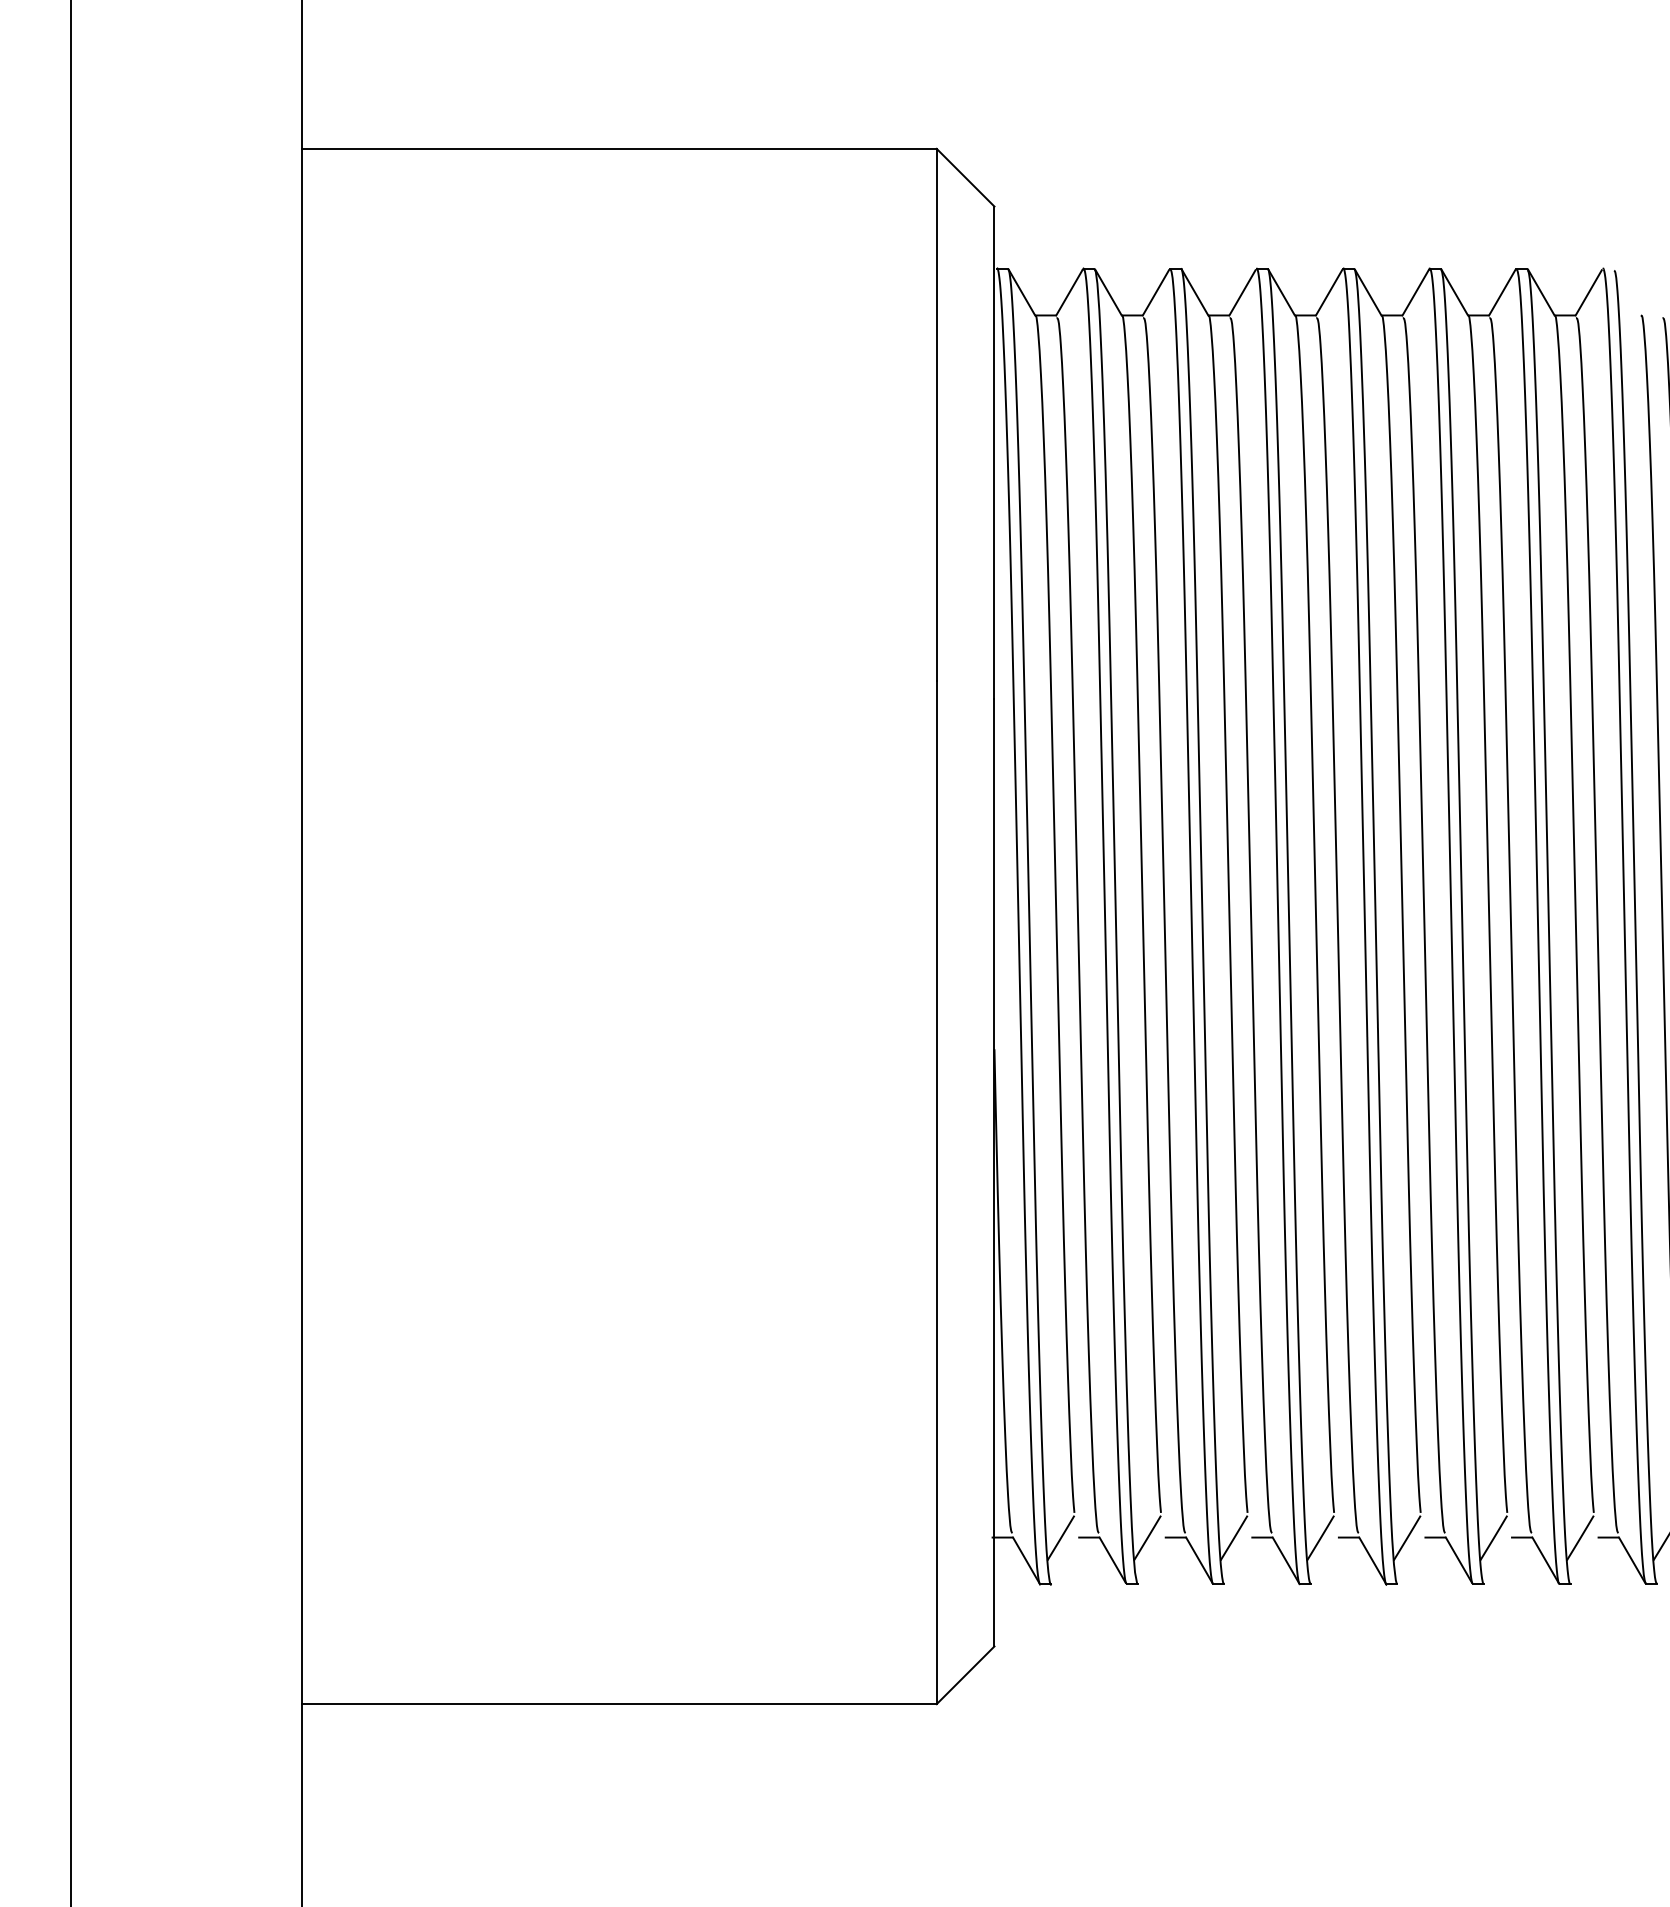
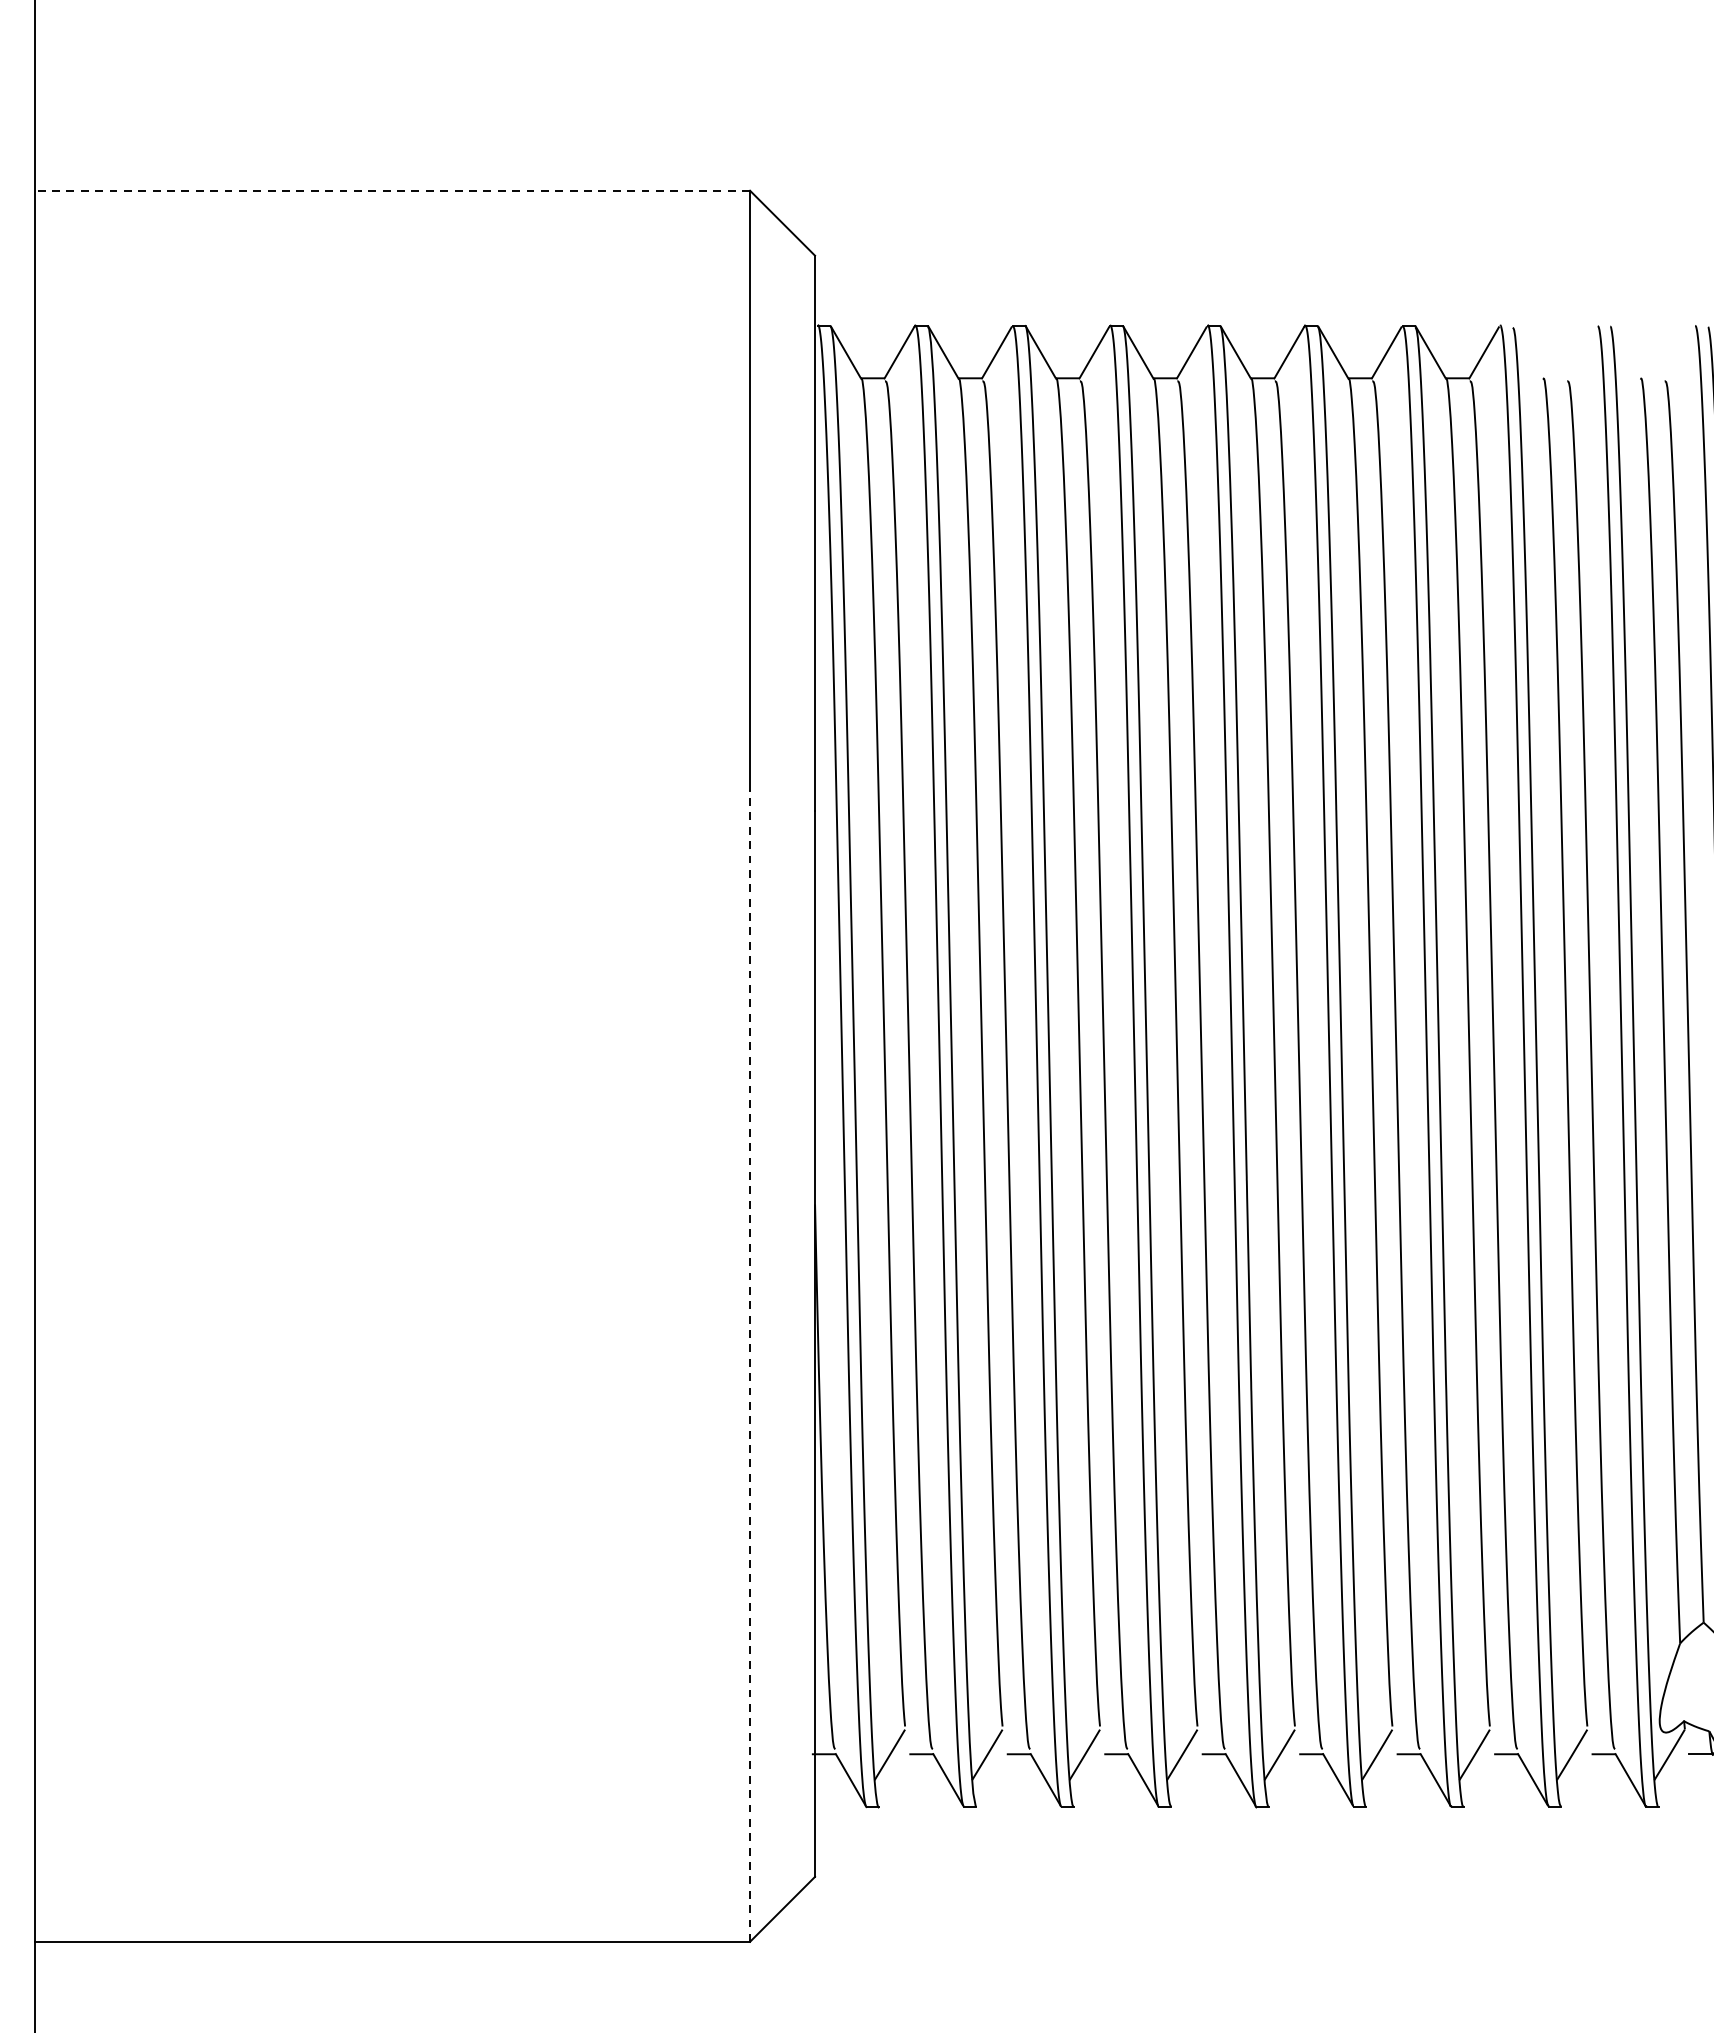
line: (618, 148) -> (391, 190), solid -> dashed
line: (936, 1192) -> (749, 1365), solid -> dashed

